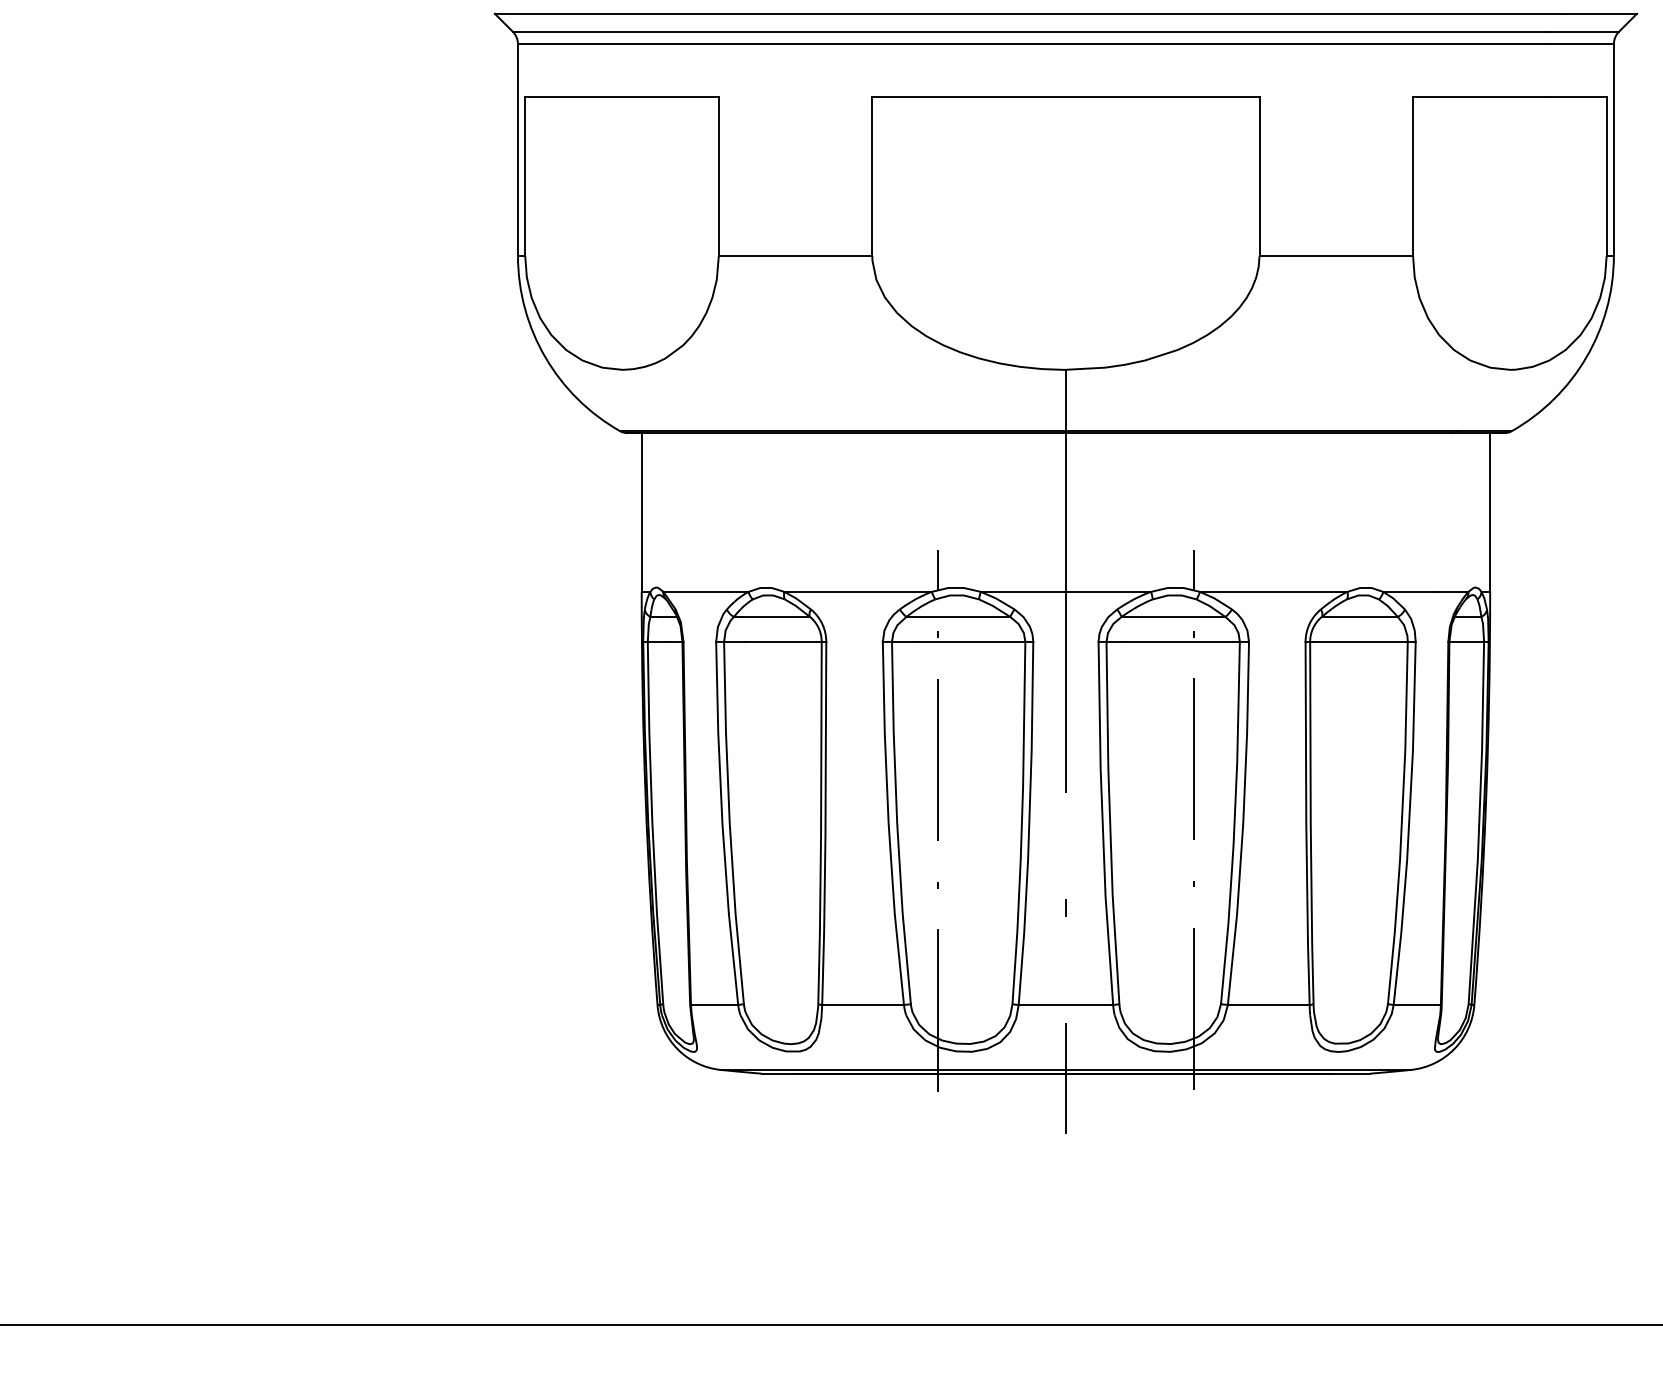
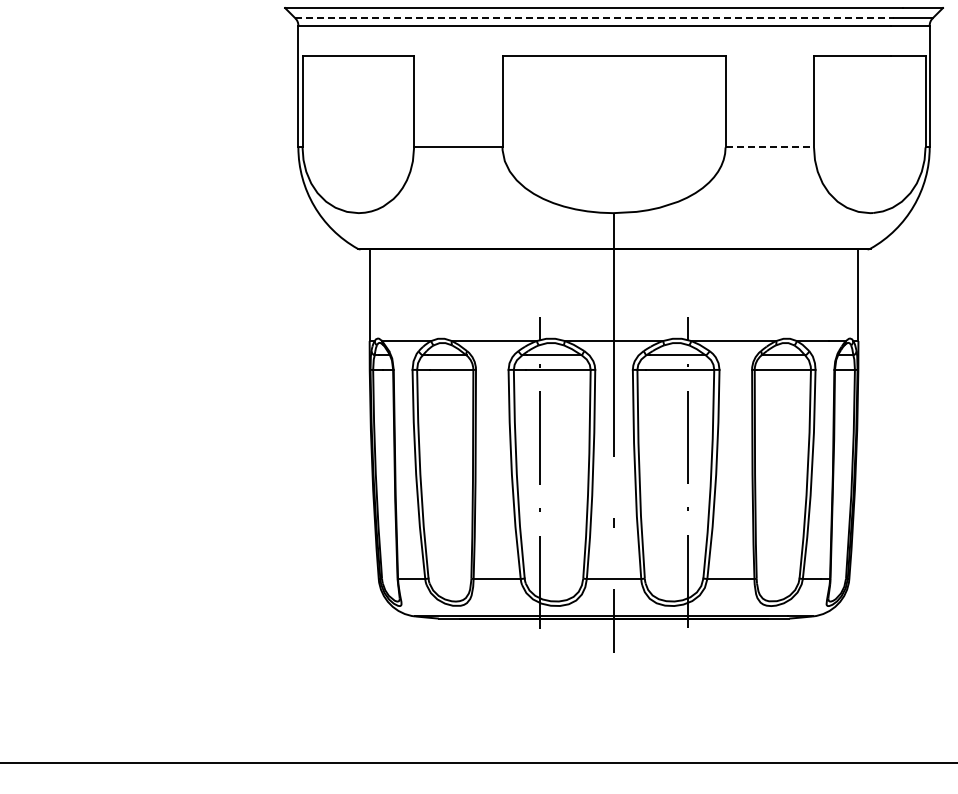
line: (1033, 31) -> (595, 18), solid -> dashed
line: (1337, 255) -> (770, 147), solid -> dashed

